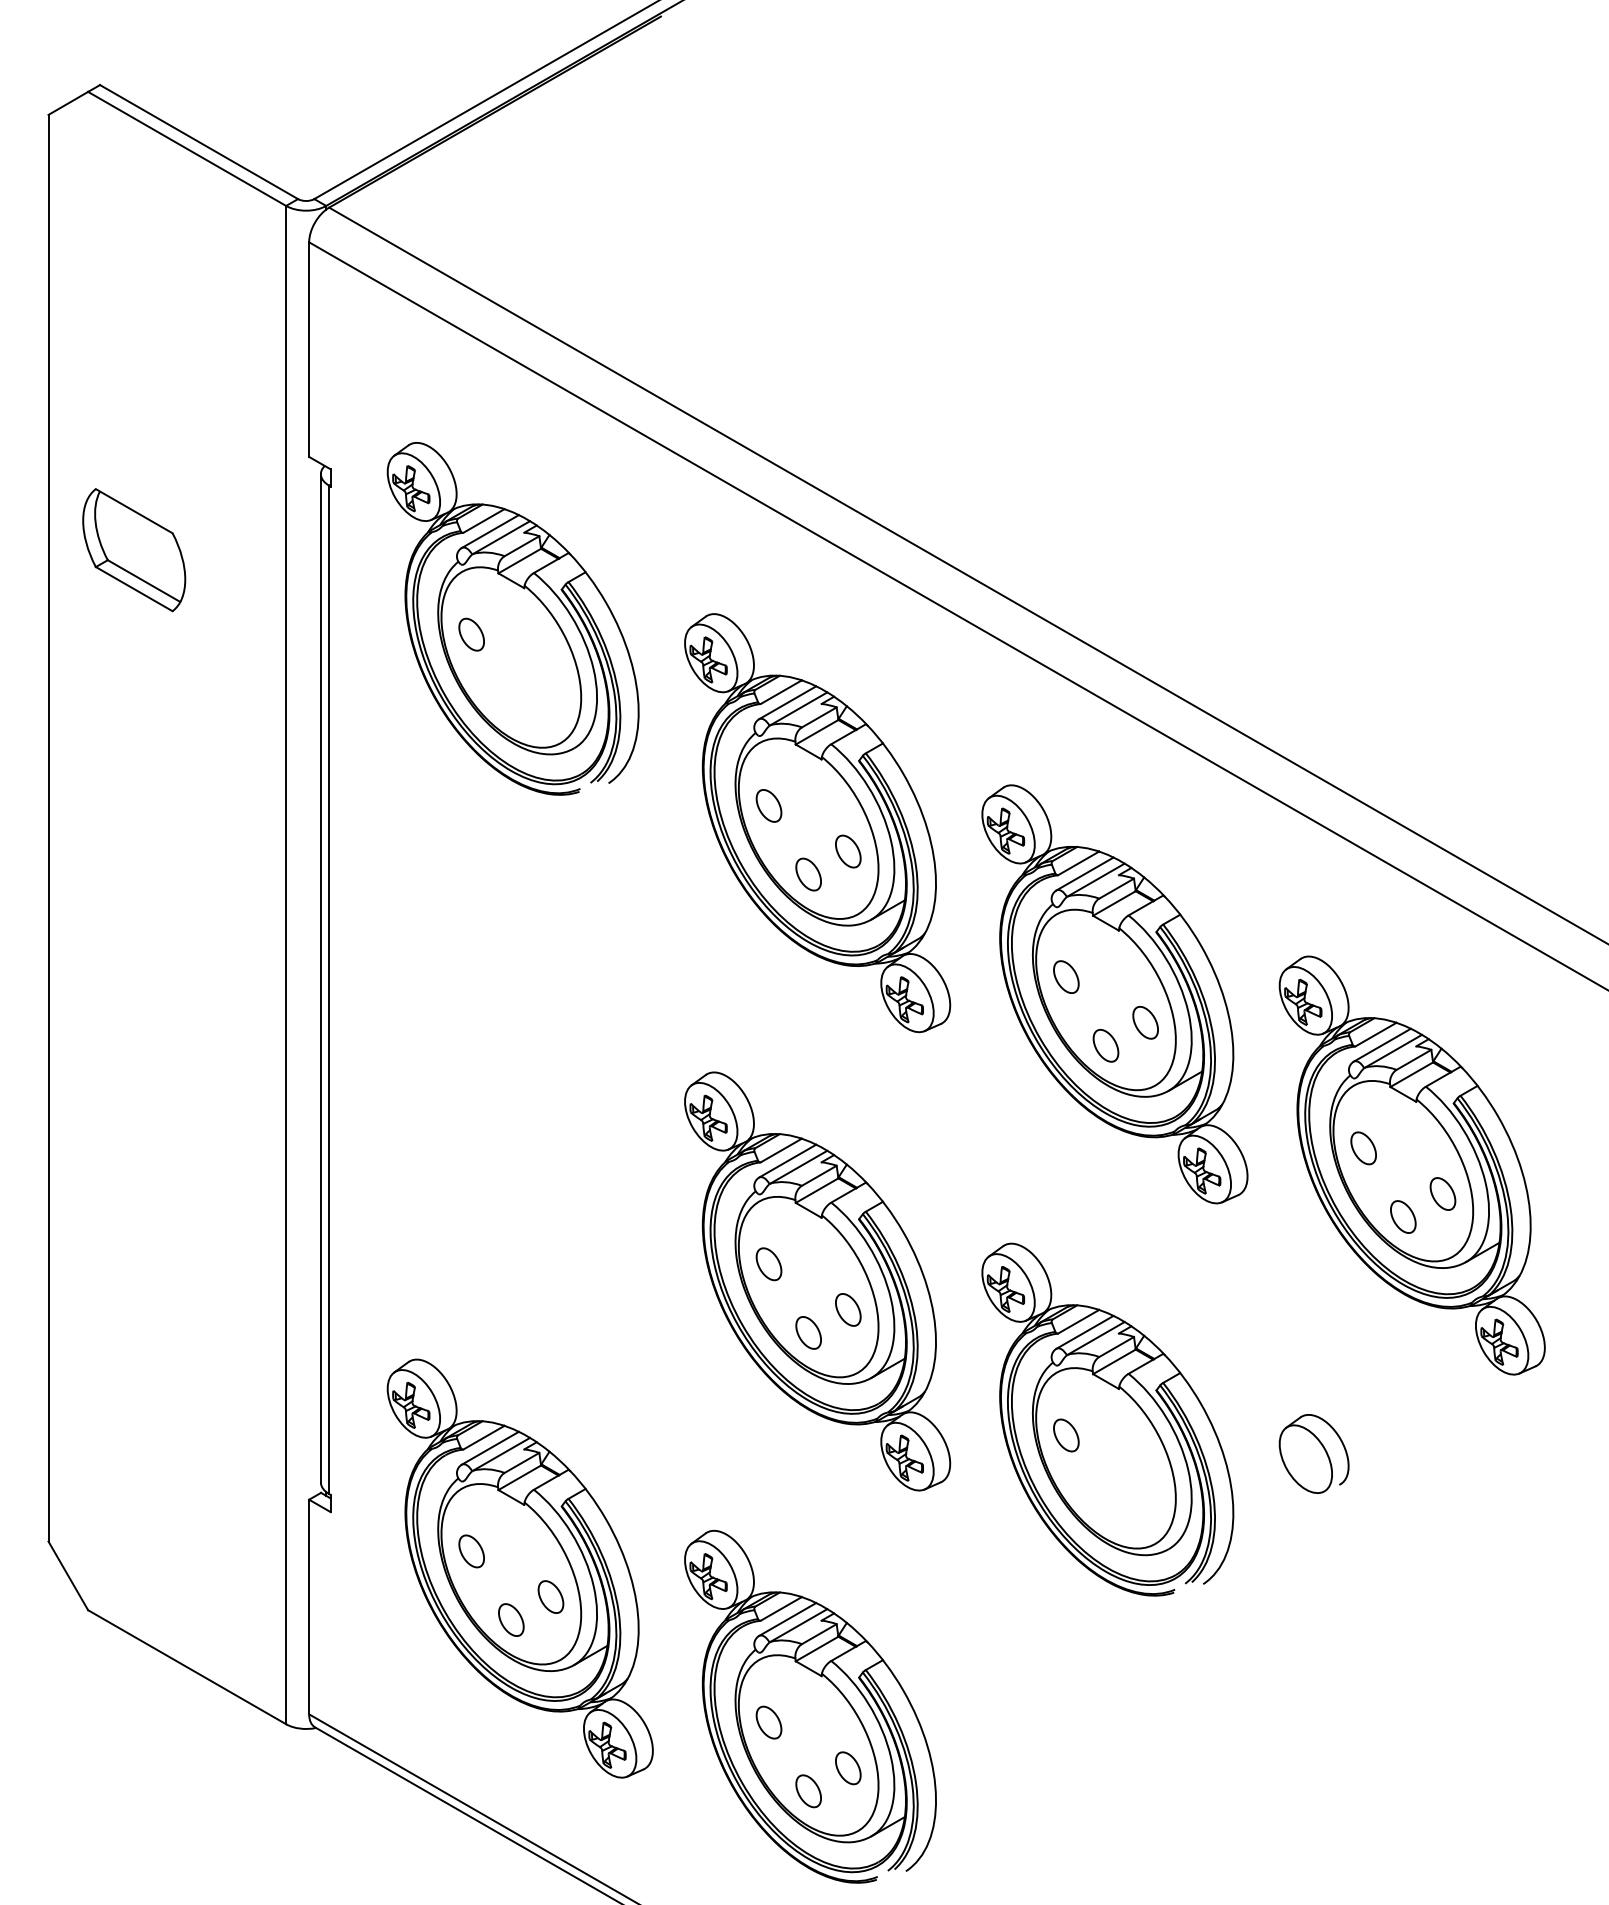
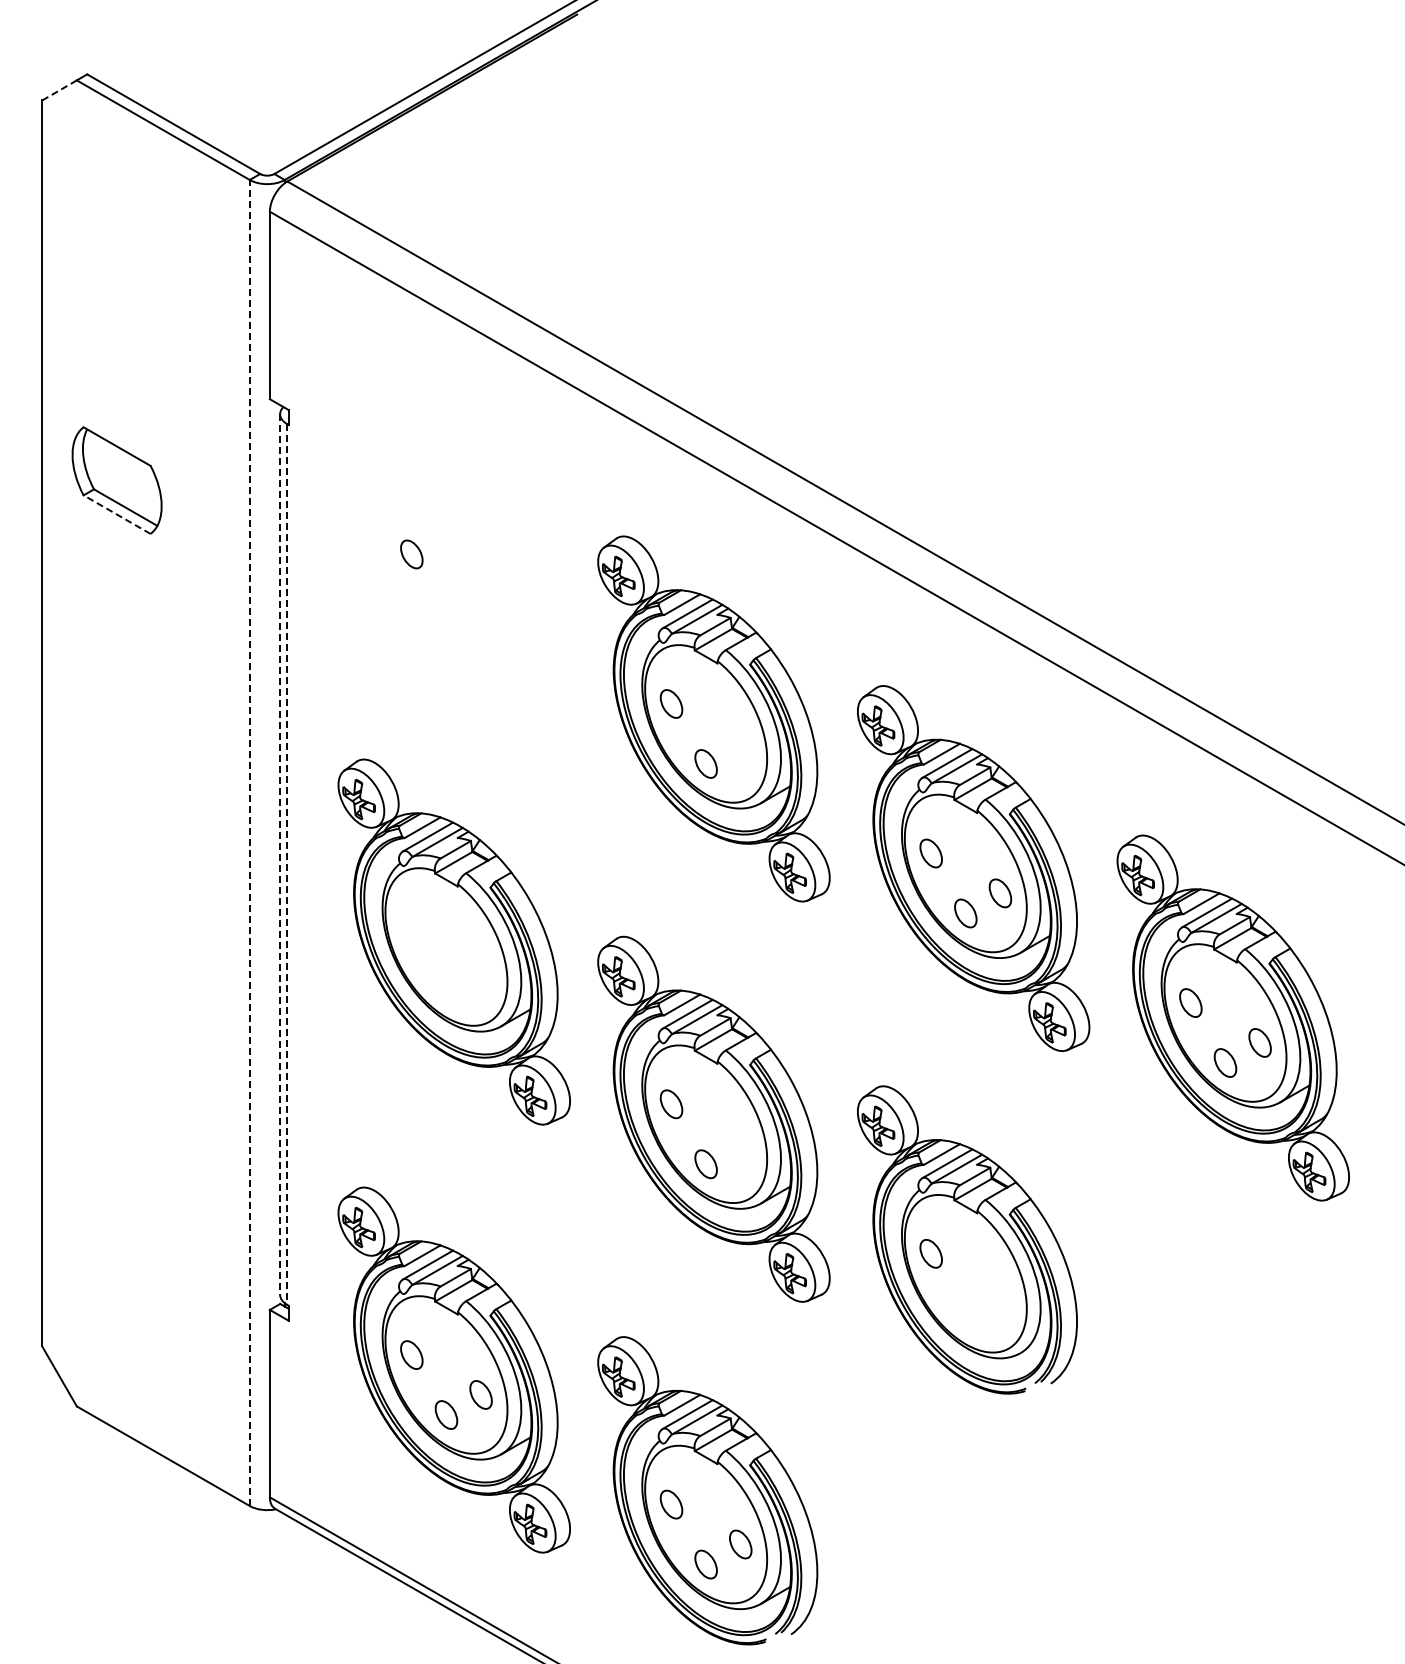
line: (68, 103) -> (59, 90), solid -> dashed
line: (134, 588) -> (117, 514), solid -> dashed
part: (512, 618) -> (447, 540), removed
part: (848, 851) -> (740, 743), removed
line: (285, 964) -> (249, 842), solid -> dashed
line: (321, 979) -> (280, 855), solid -> dashed
line: (329, 990) -> (287, 865), solid -> dashed
part: (519, 1077) -> (453, 941), added
part: (848, 1309) -> (740, 1143), removed
part: (1314, 1453) -> (1147, 1269), removed

